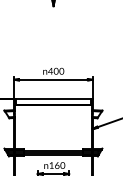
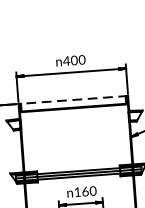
line: (52, 99) -> (72, 100), solid -> dashed

